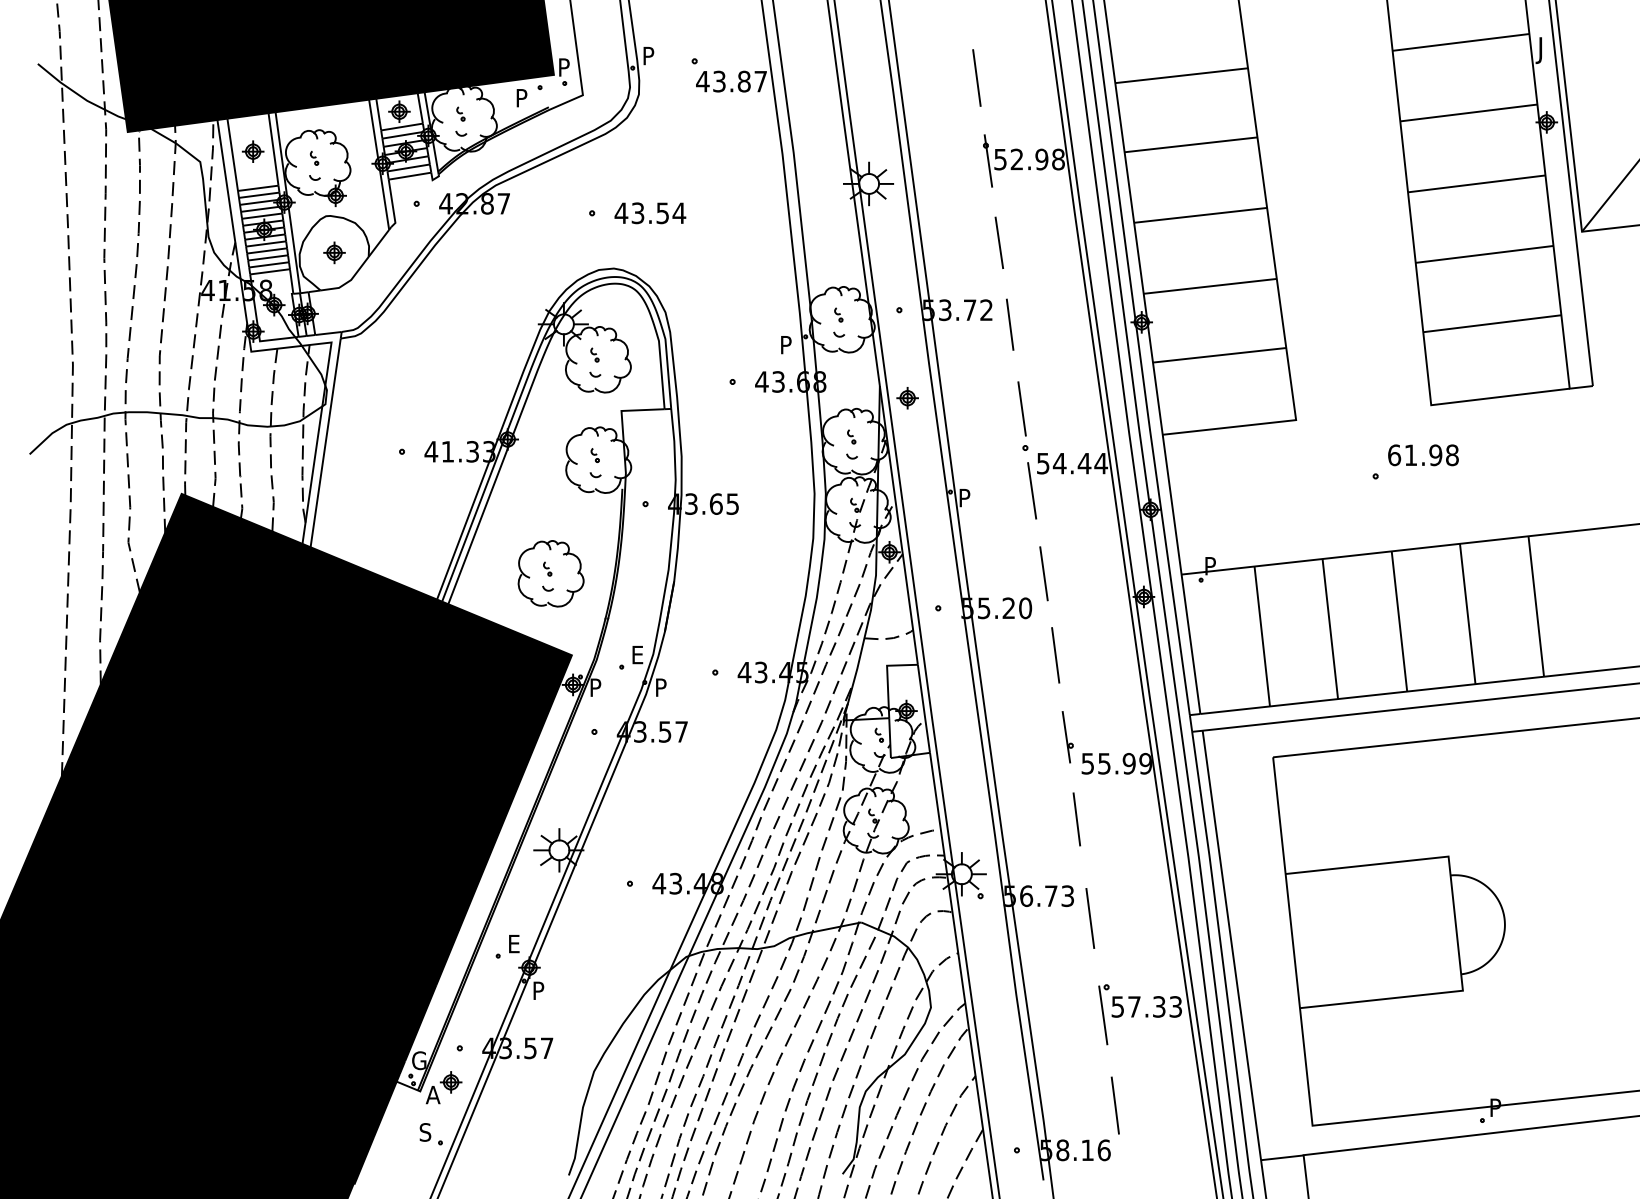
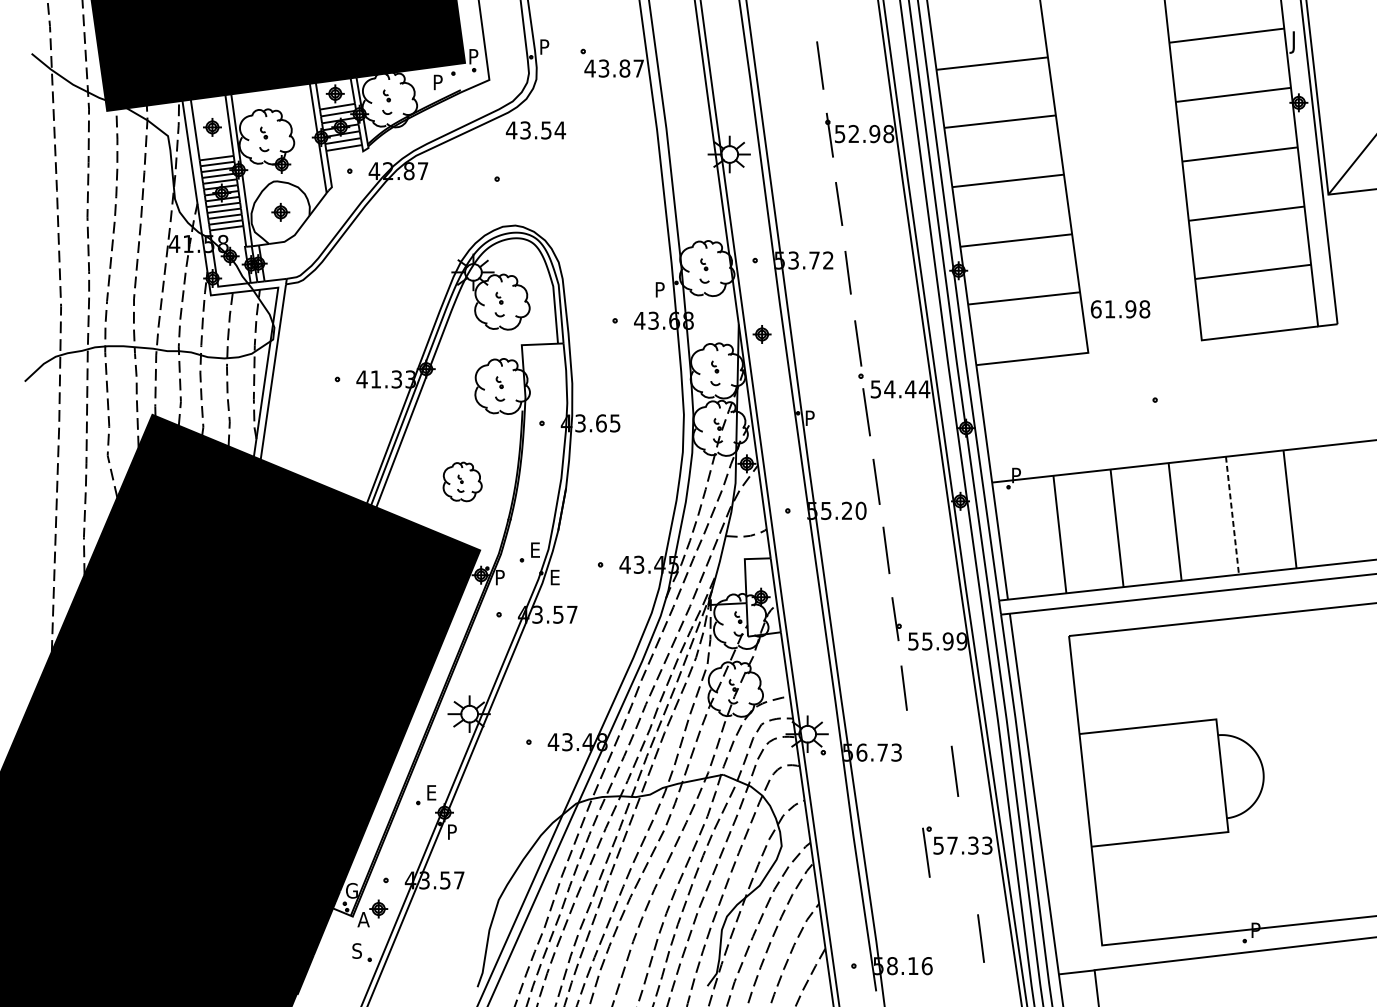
text: (650, 213) -> (536, 130), moved
text: (1423, 455) -> (1120, 309), moved
part: (550, 573) -> (462, 481), size x0.7
line: (1467, 614) -> (1232, 516), solid -> dashed
text: (662, 687) -> (556, 577), P -> E
line: (1090, 918) -> (955, 771), moved
line: (1114, 1105) -> (980, 938), moved

